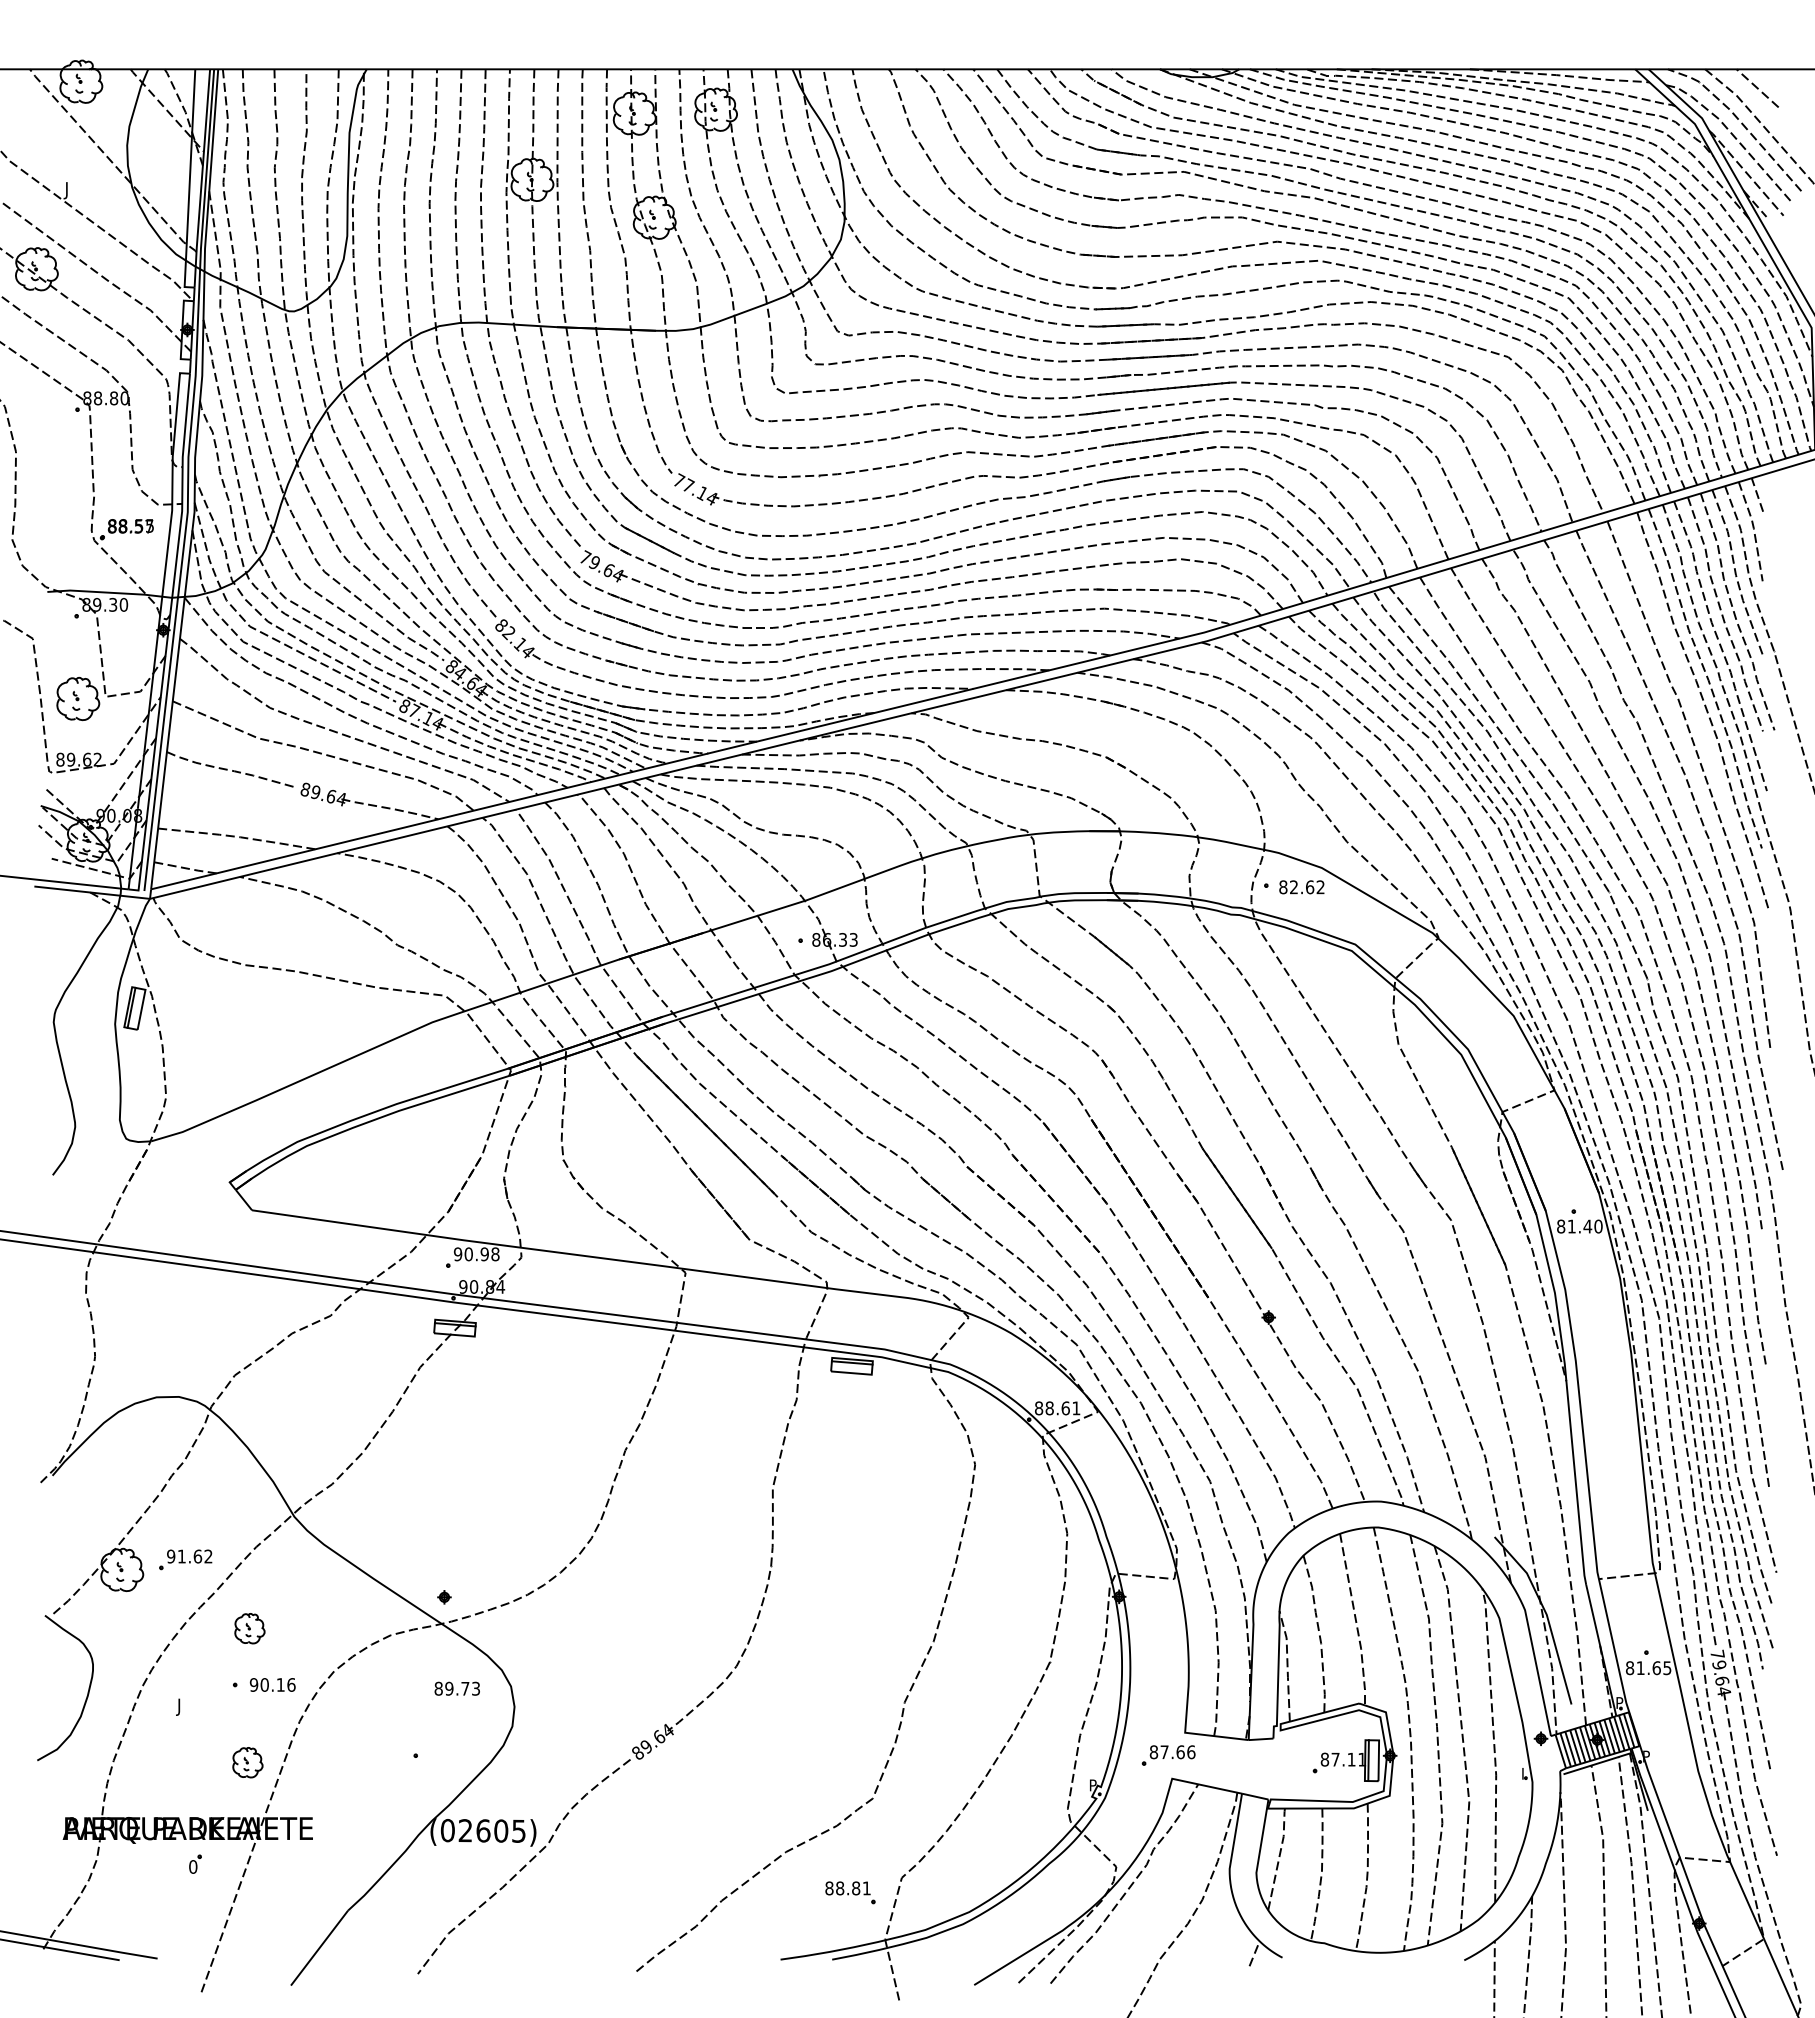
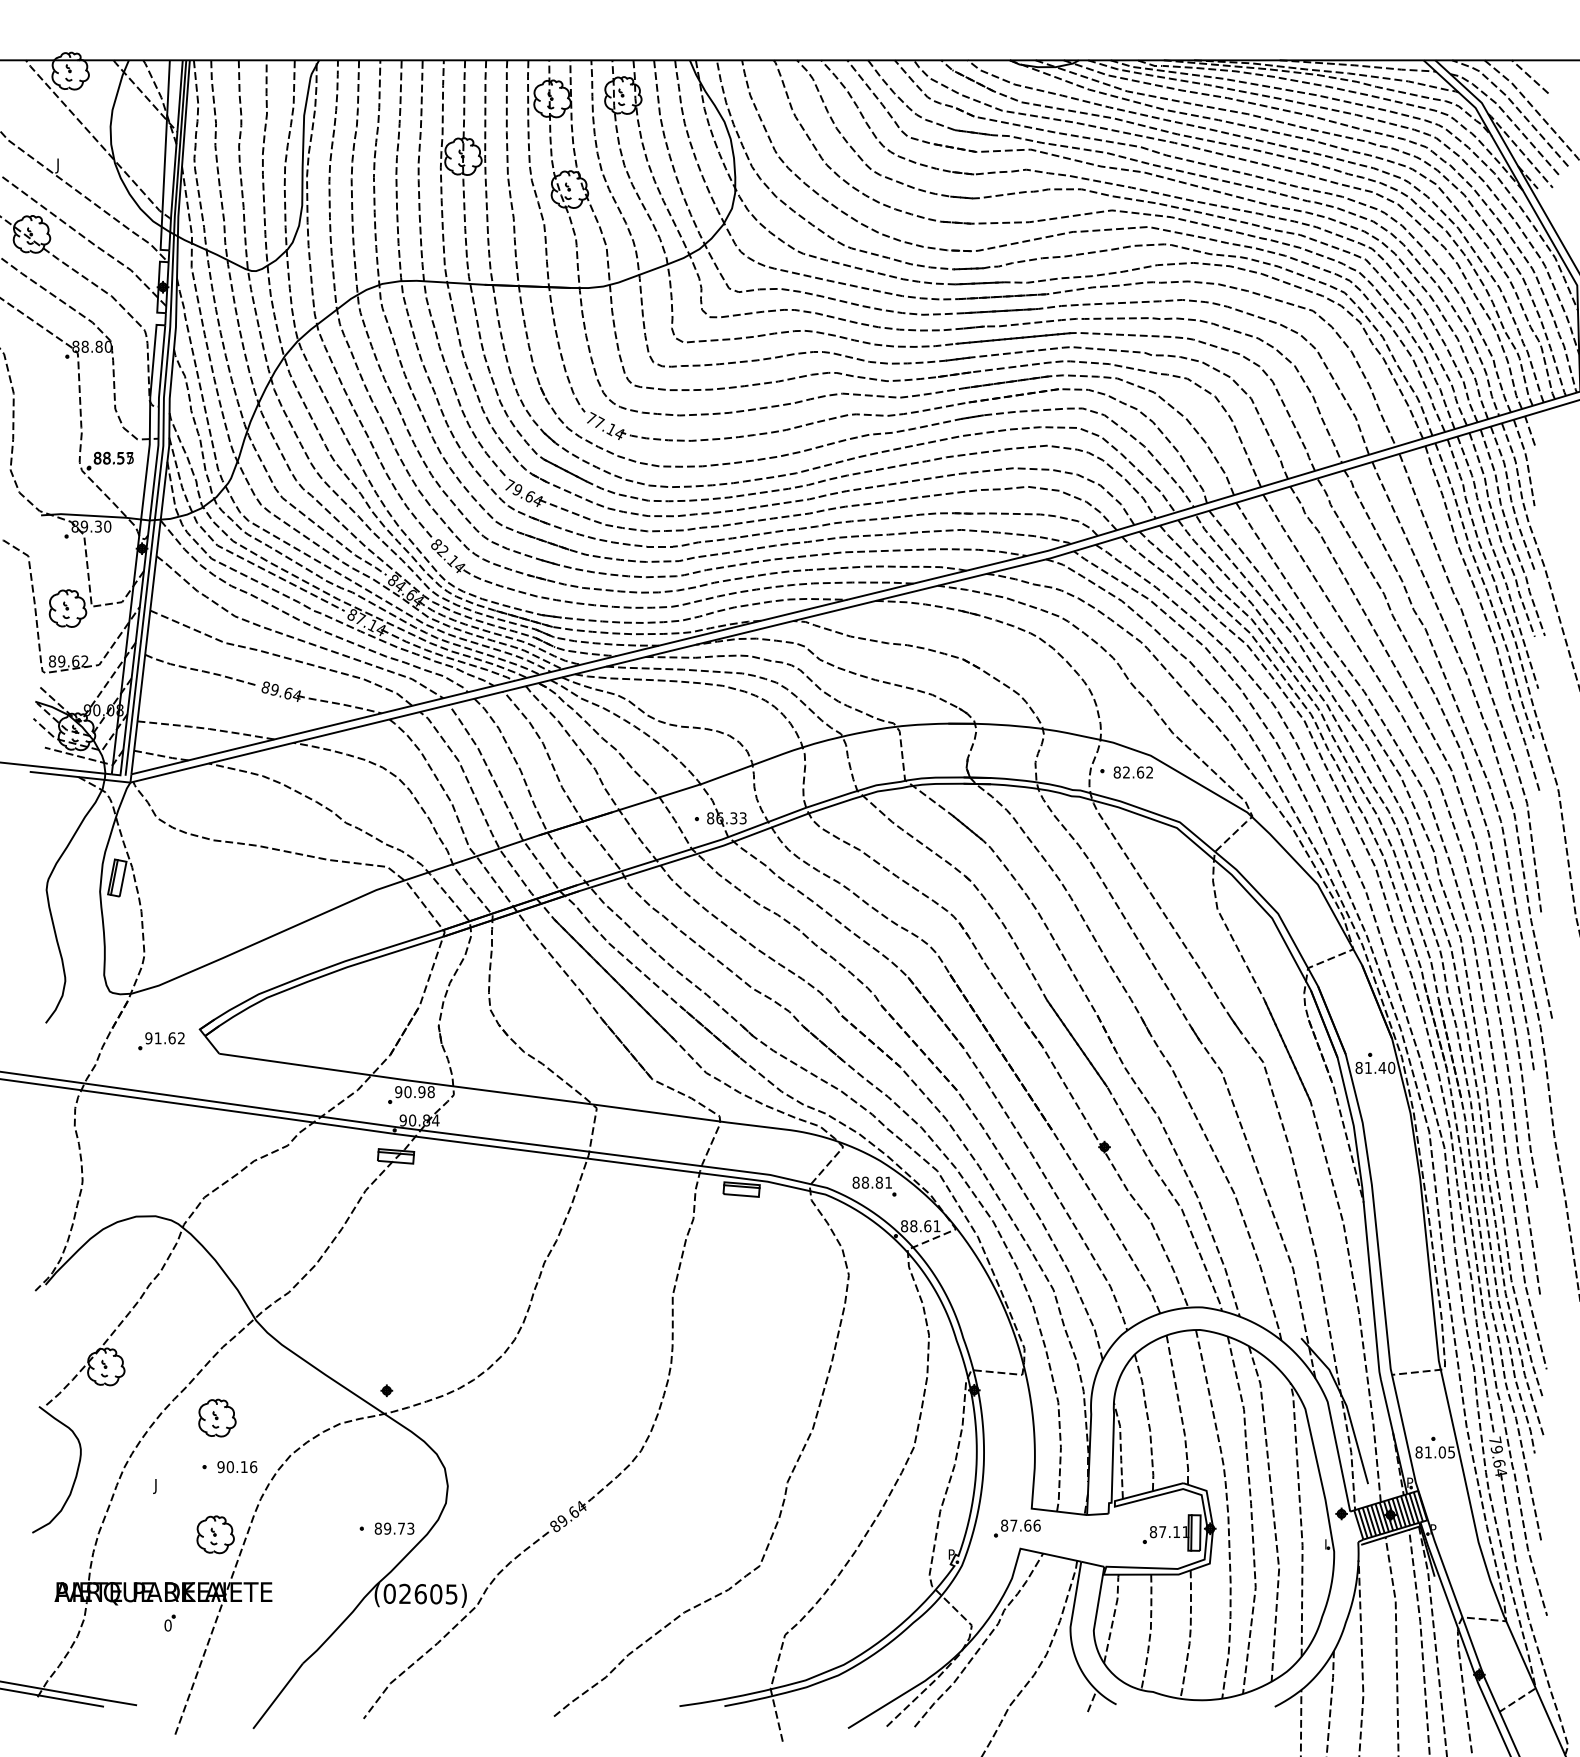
part: (185, 1559) -> (161, 1040), moved
part: (249, 1628) -> (217, 1417), size x1.43
text: (1656, 1667) -> (1442, 1451), 81.65 -> 81.05
text: (456, 1688) -> (393, 1528), moved
part: (247, 1762) -> (215, 1534), size x1.43
part: (850, 1892) -> (874, 1186), moved

